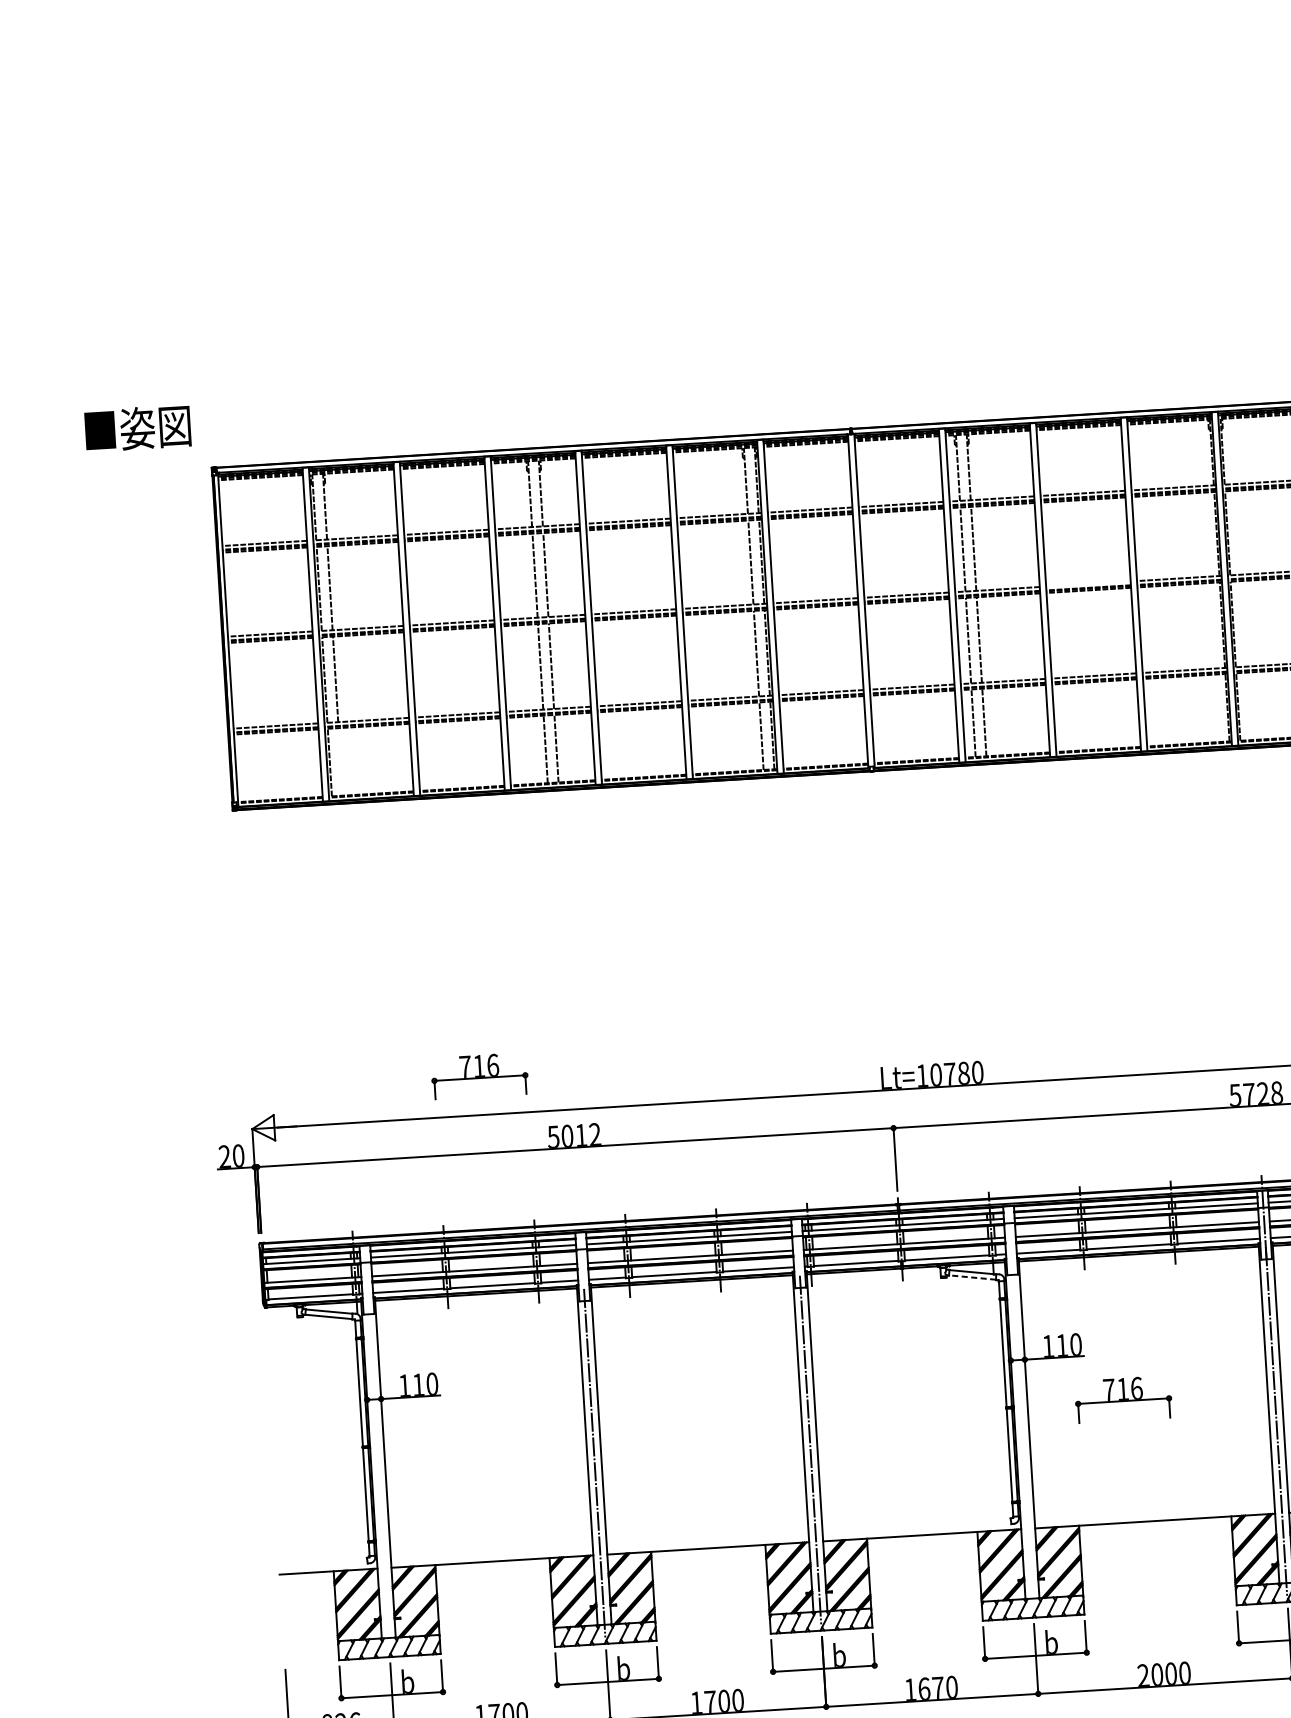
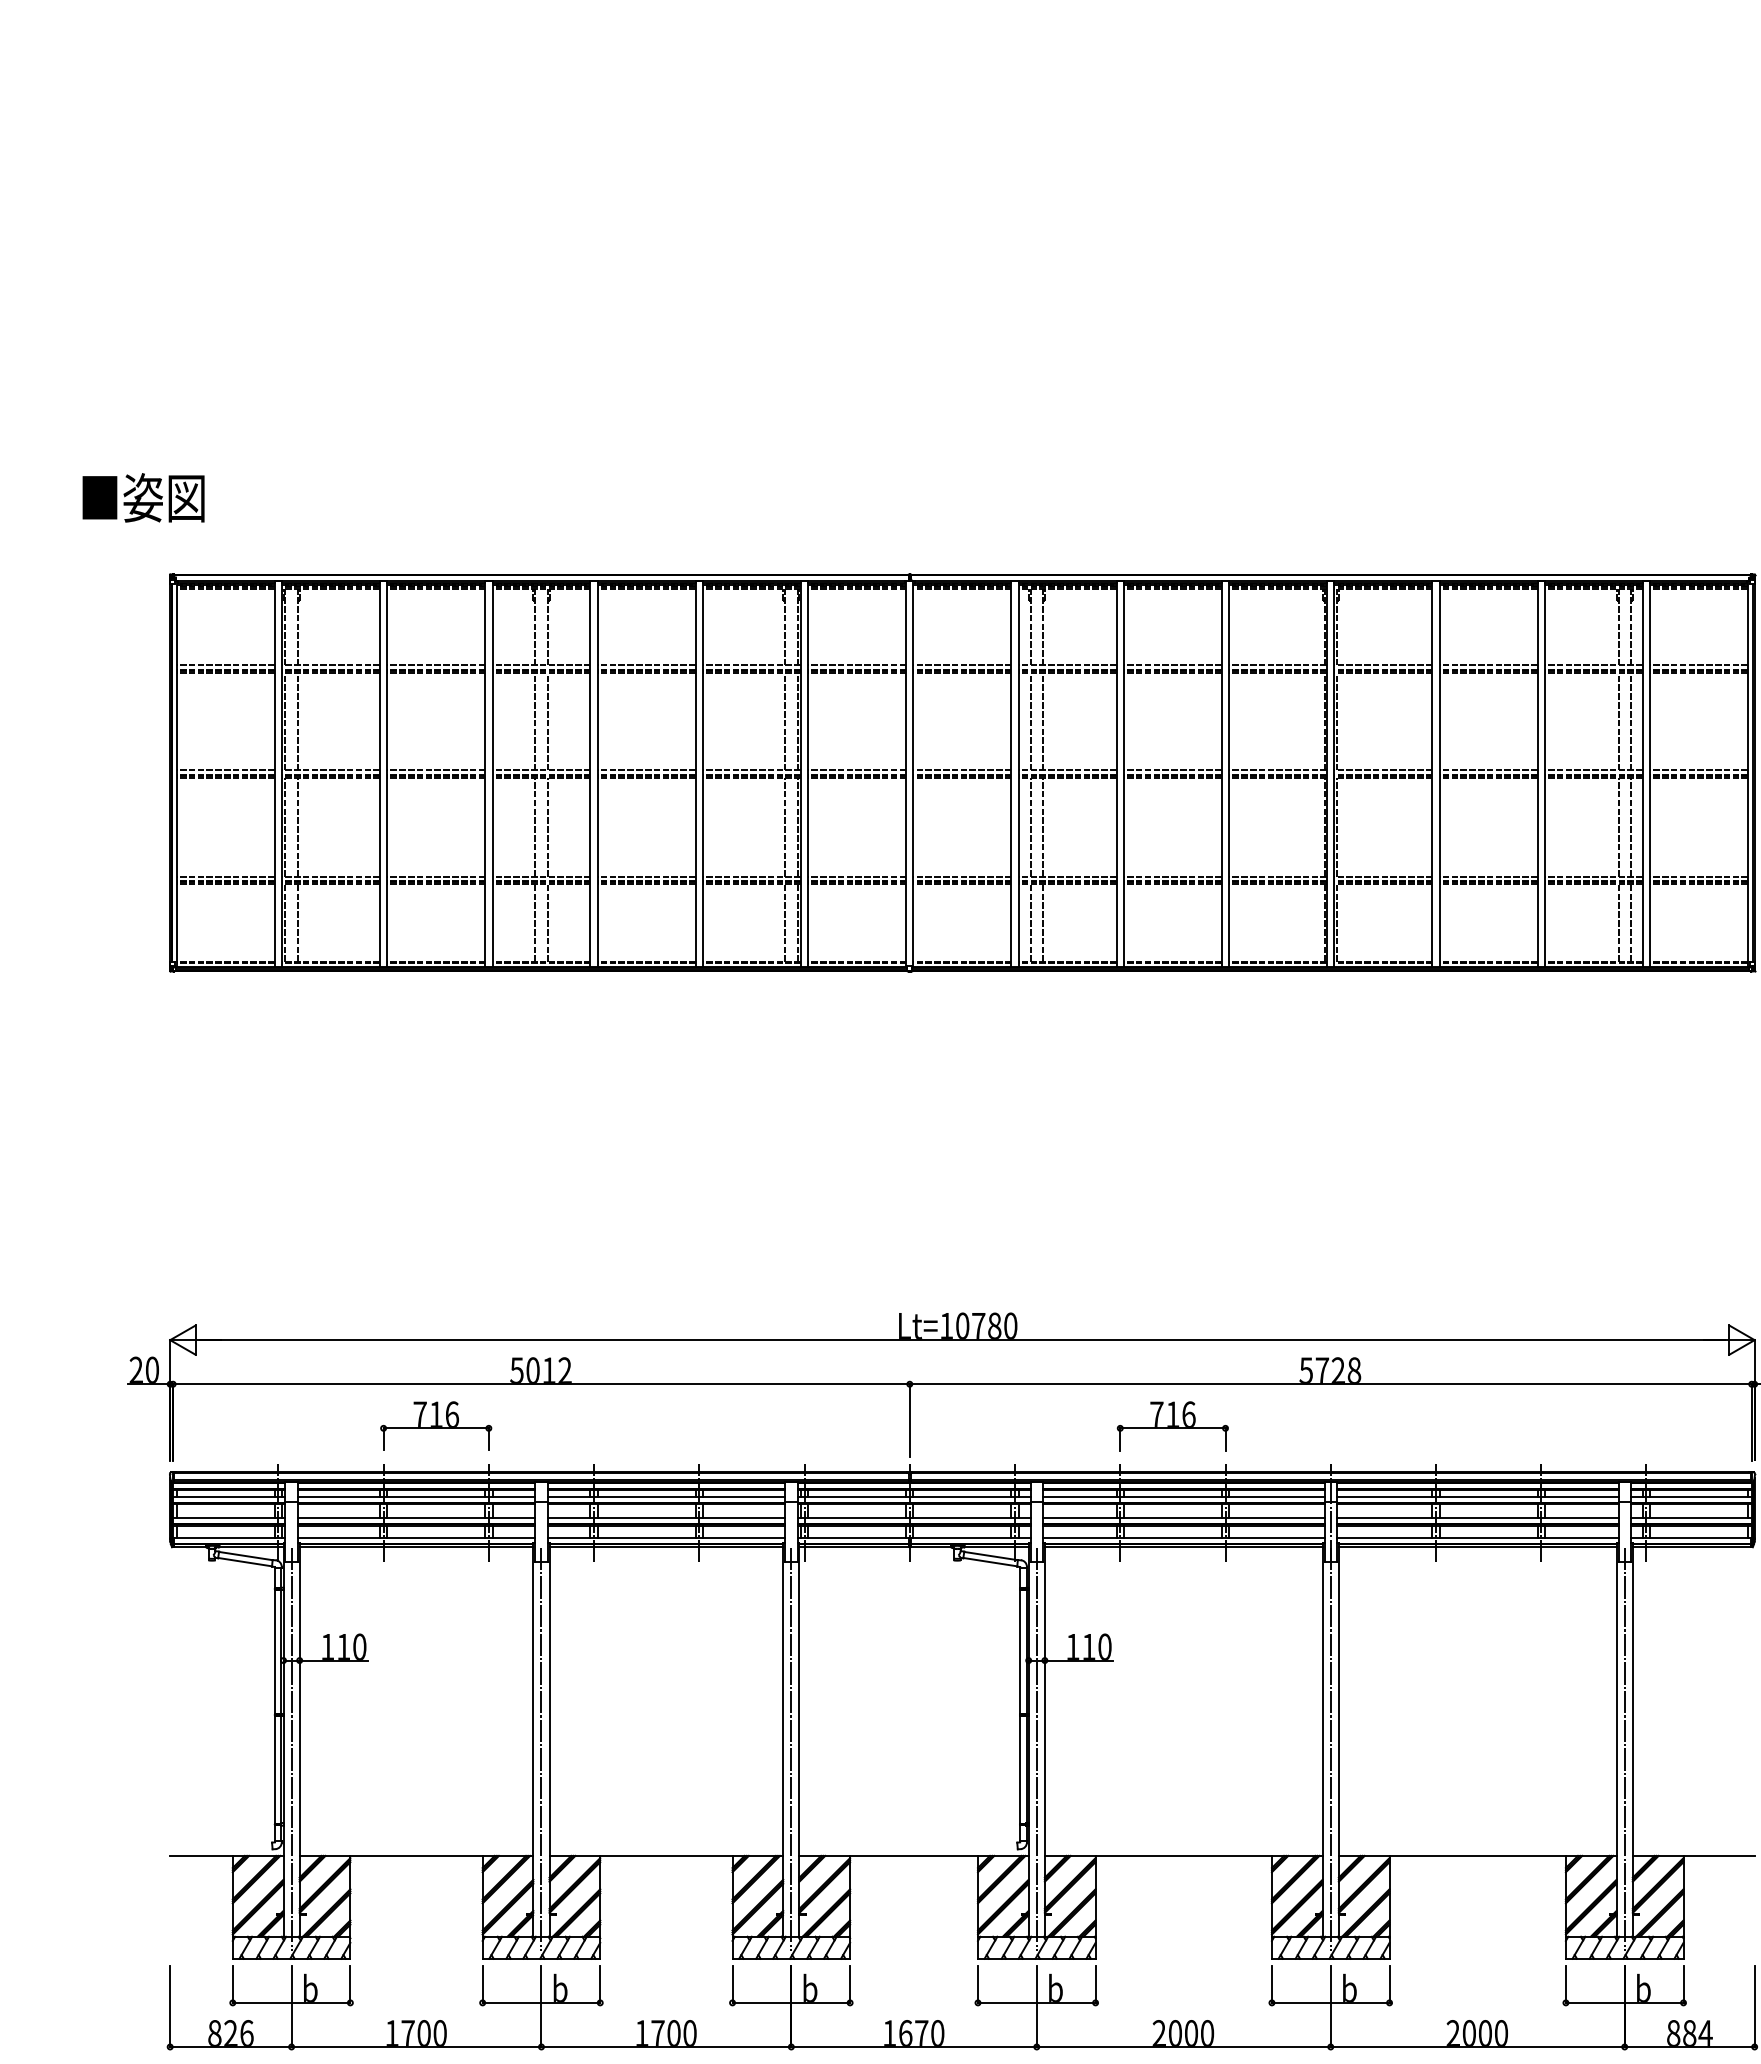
text: (137, 428) -> (143, 497), moved
line: (1088, 584) -> (1172, 770), added
line: (340, 761) -> (297, 922), added
part: (480, 1075) -> (436, 1425), moved
line: (971, 1277) -> (989, 1562), dashed -> solid
part: (1123, 1399) -> (1172, 1426), moved
line: (1022, 1436) -> (1036, 1749), added
line: (378, 1476) -> (291, 1749), added

